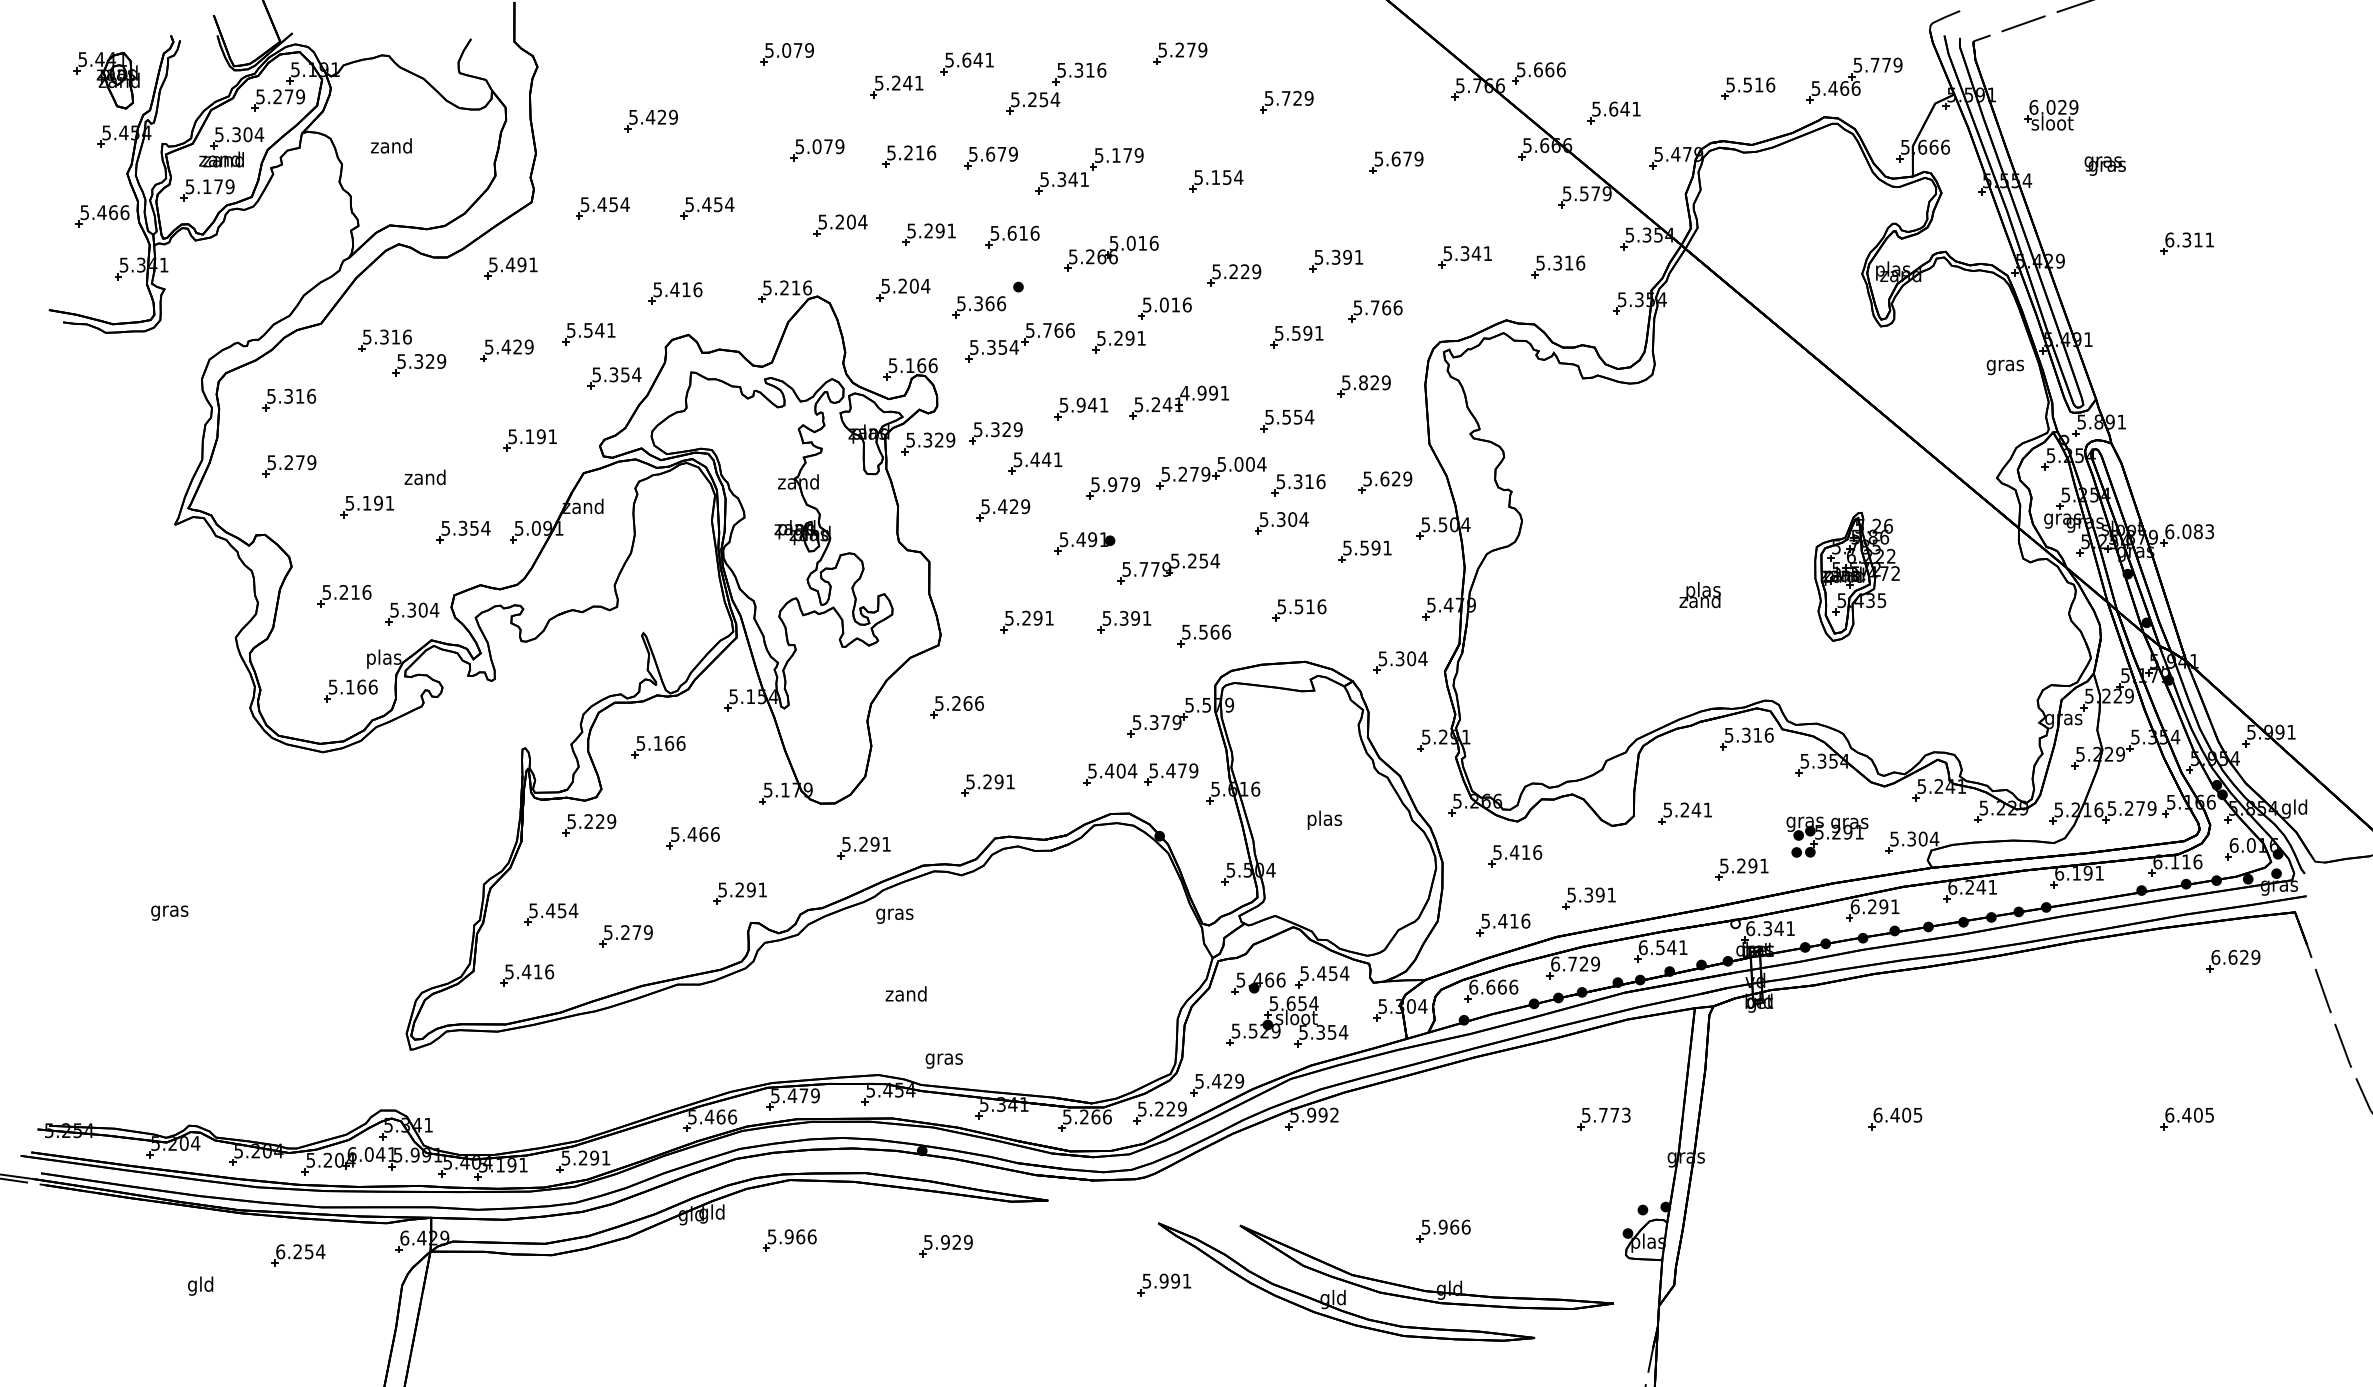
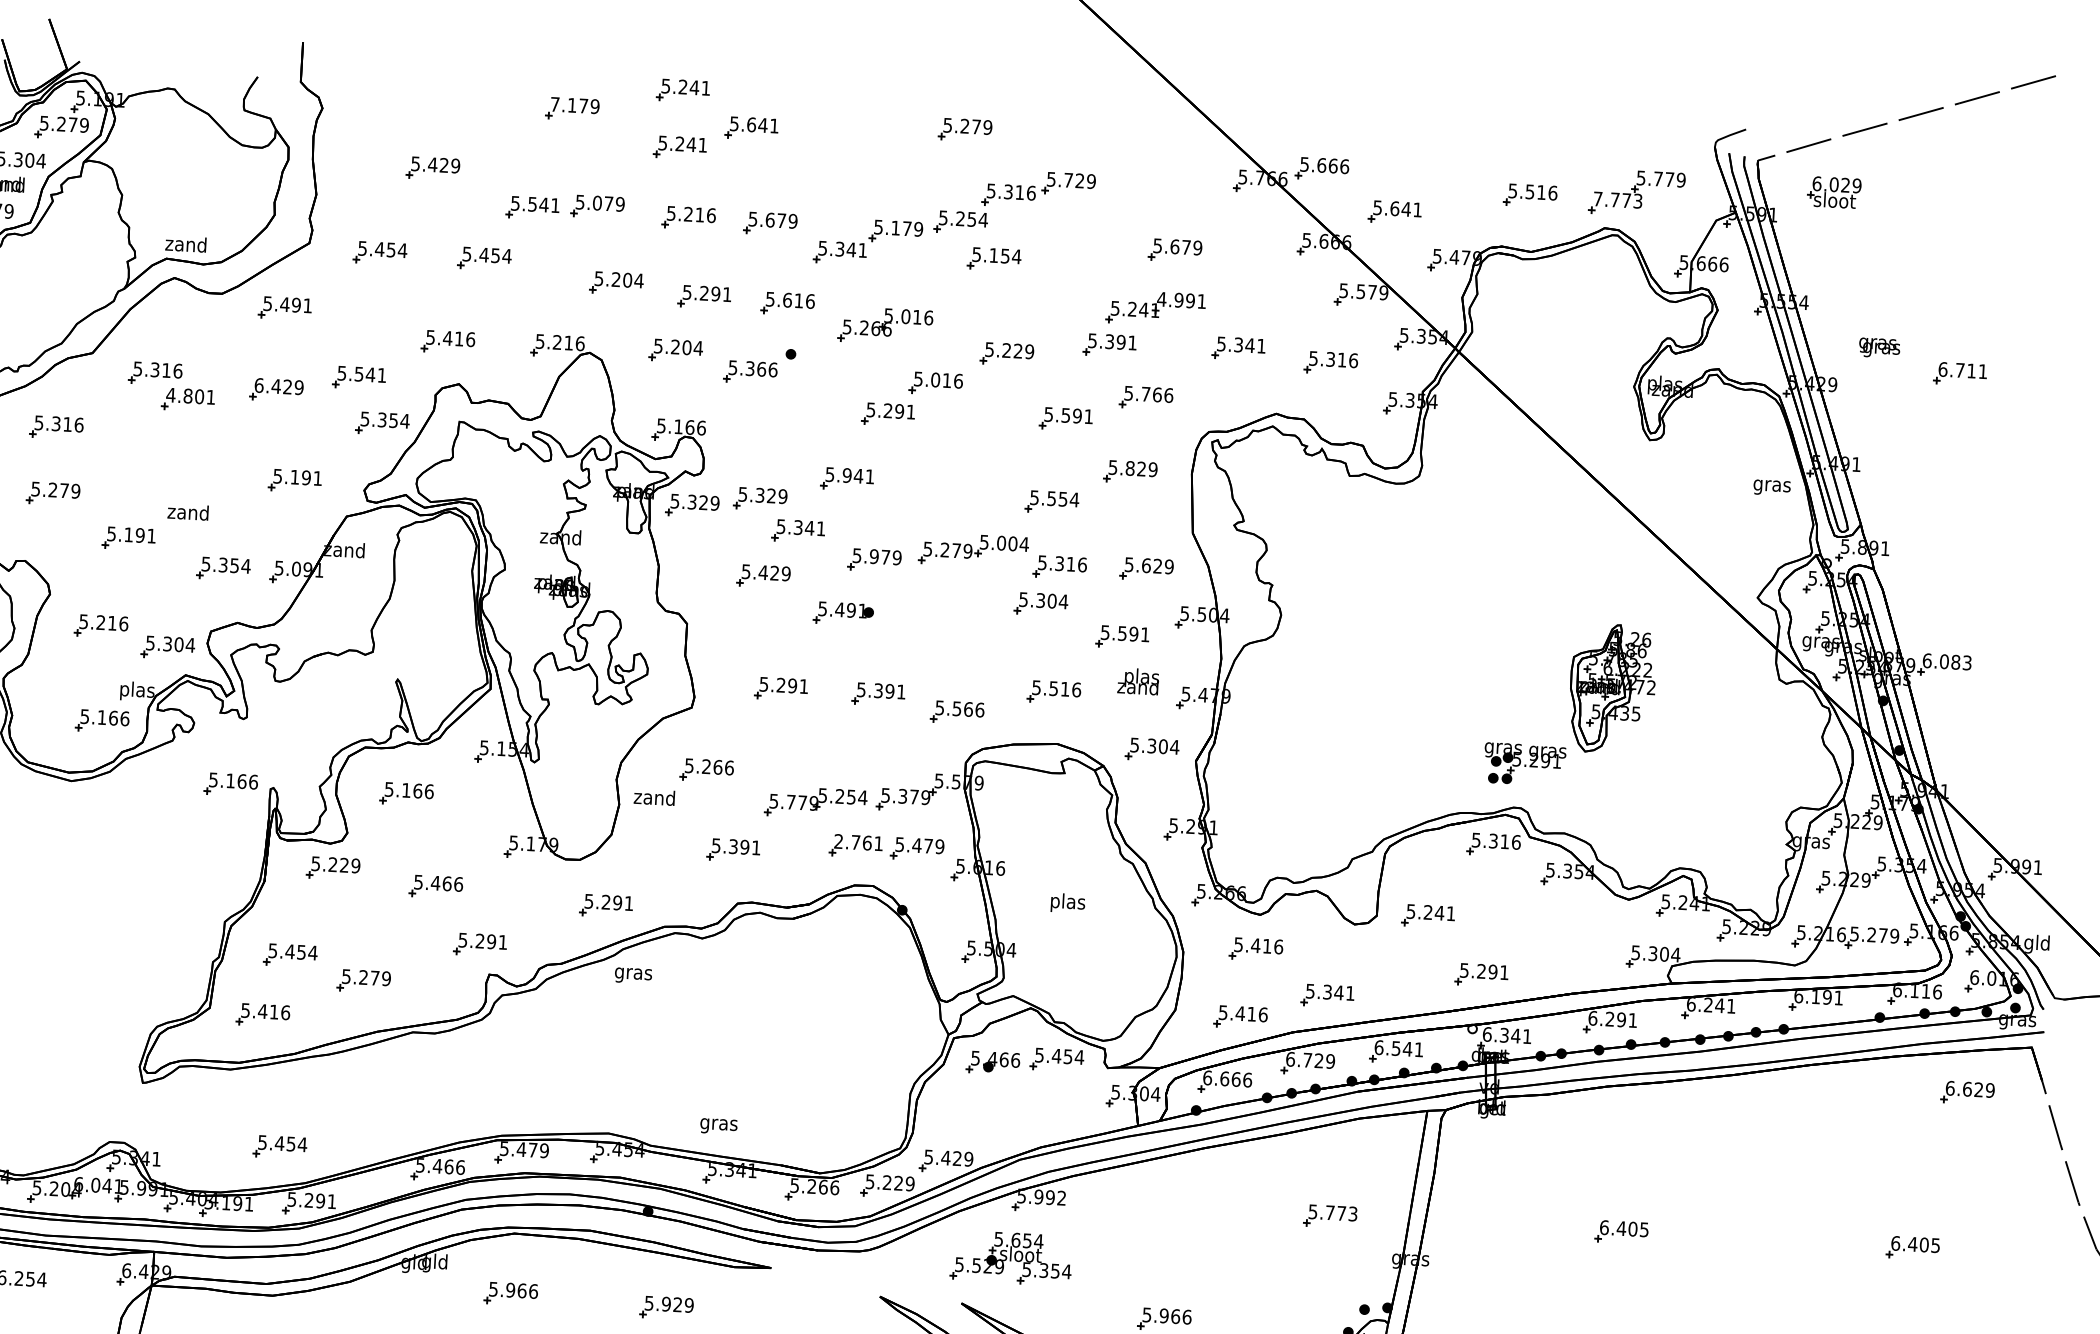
part: (896, 29) -> (683, 90), added
text: (778, 50) -> (564, 105), 5.079 -> 7.179
part: (1056, 88) -> (985, 208), moved
text: (1835, 88) -> (1617, 200), 5.466 -> 7.773
part: (2051, 114) -> (1834, 191), moved
text: (391, 145) -> (186, 243), moved
part: (752, 155) -> (532, 208), added
text: (2104, 165) -> (1878, 347), moved
text: (2186, 239) -> (1959, 369), 6.311 -> 6.711
part: (1019, 342) -> (788, 409), removed
text: (488, 346) -> (258, 384), 5.429 -> 6.429
text: (421, 361) -> (190, 396), 5.329 -> 4.801
part: (1179, 402) -> (1155, 308), moved
text: (1034, 459) -> (797, 527), 5.441 -> 5.341
part: (1168, 568) -> (815, 802), moved
text: (1699, 595) -> (1137, 681), moved
part: (482, 747) -> (230, 785), added
text: (1112, 770) -> (858, 842), 5.404 -> 2.761
text: (987, 781) -> (733, 846), 5.291 -> 5.391
part: (1827, 836) -> (1524, 763), moved
text: (1599, 894) -> (1338, 992), 5.391 -> 5.341
text: (905, 993) -> (653, 796), moved
part: (1287, 1021) -> (1011, 1257), moved
text: (943, 1060) -> (718, 1125), moved
part: (551, 1106) -> (280, 1147), added

